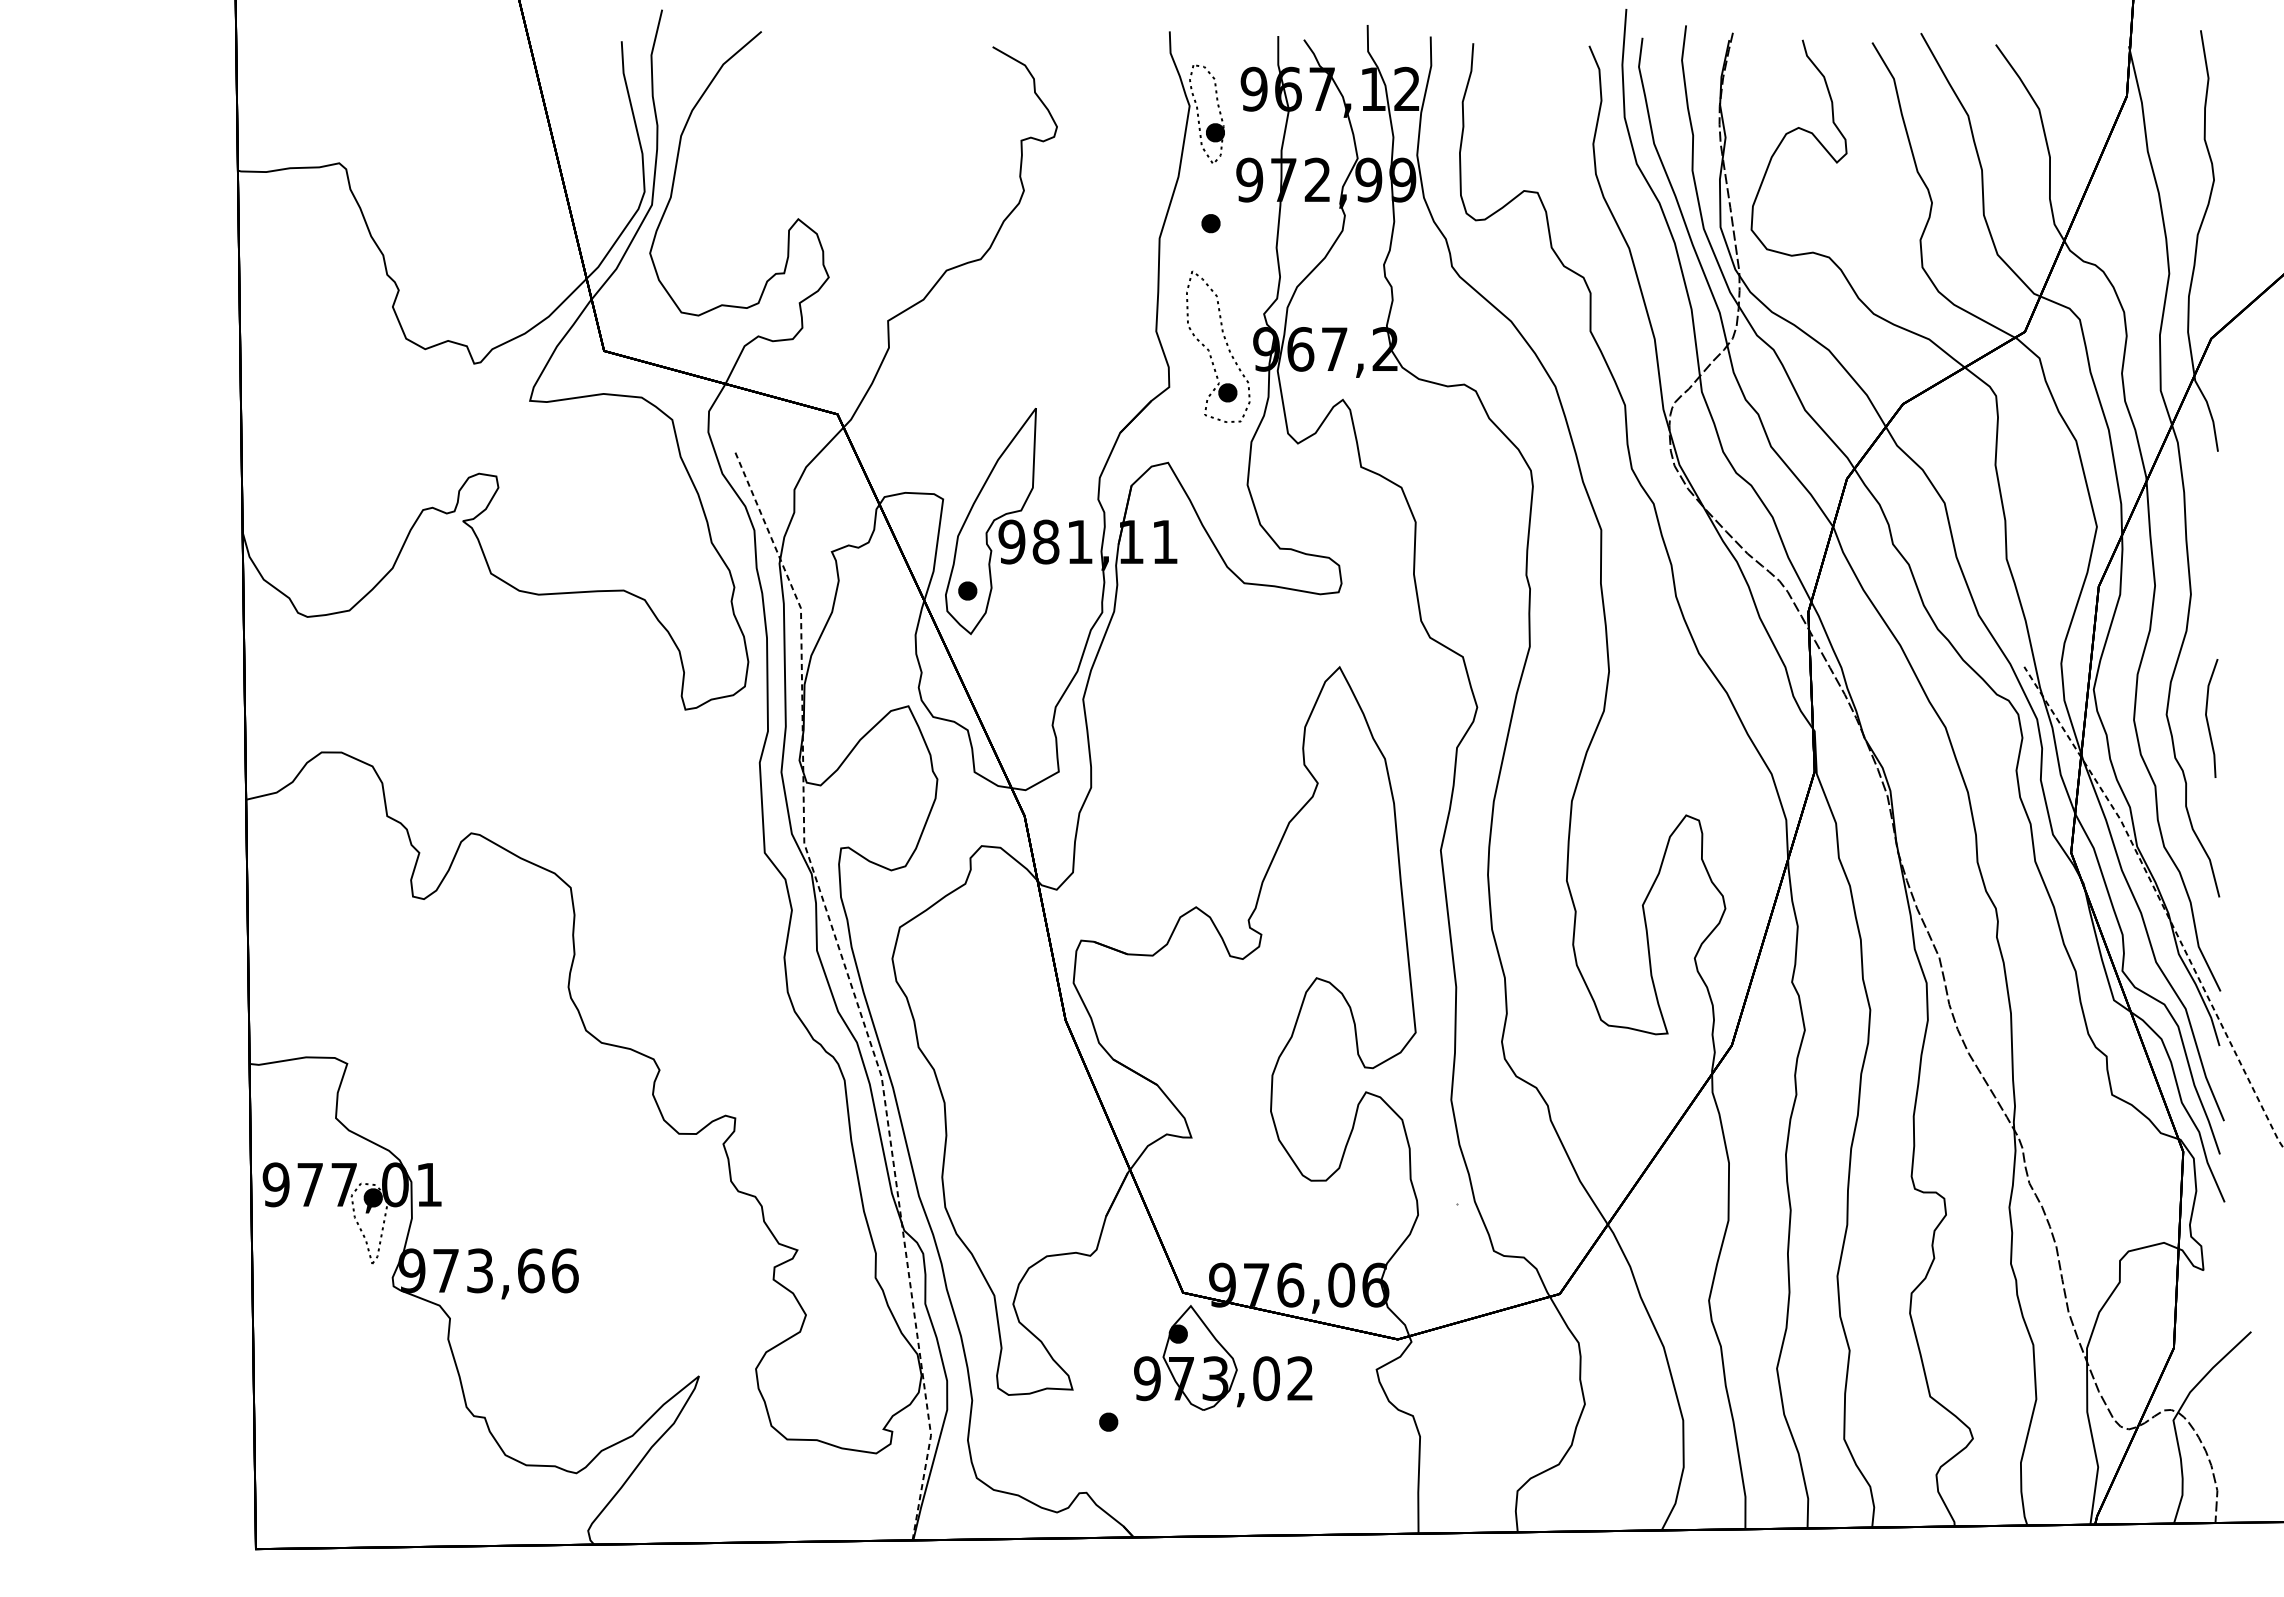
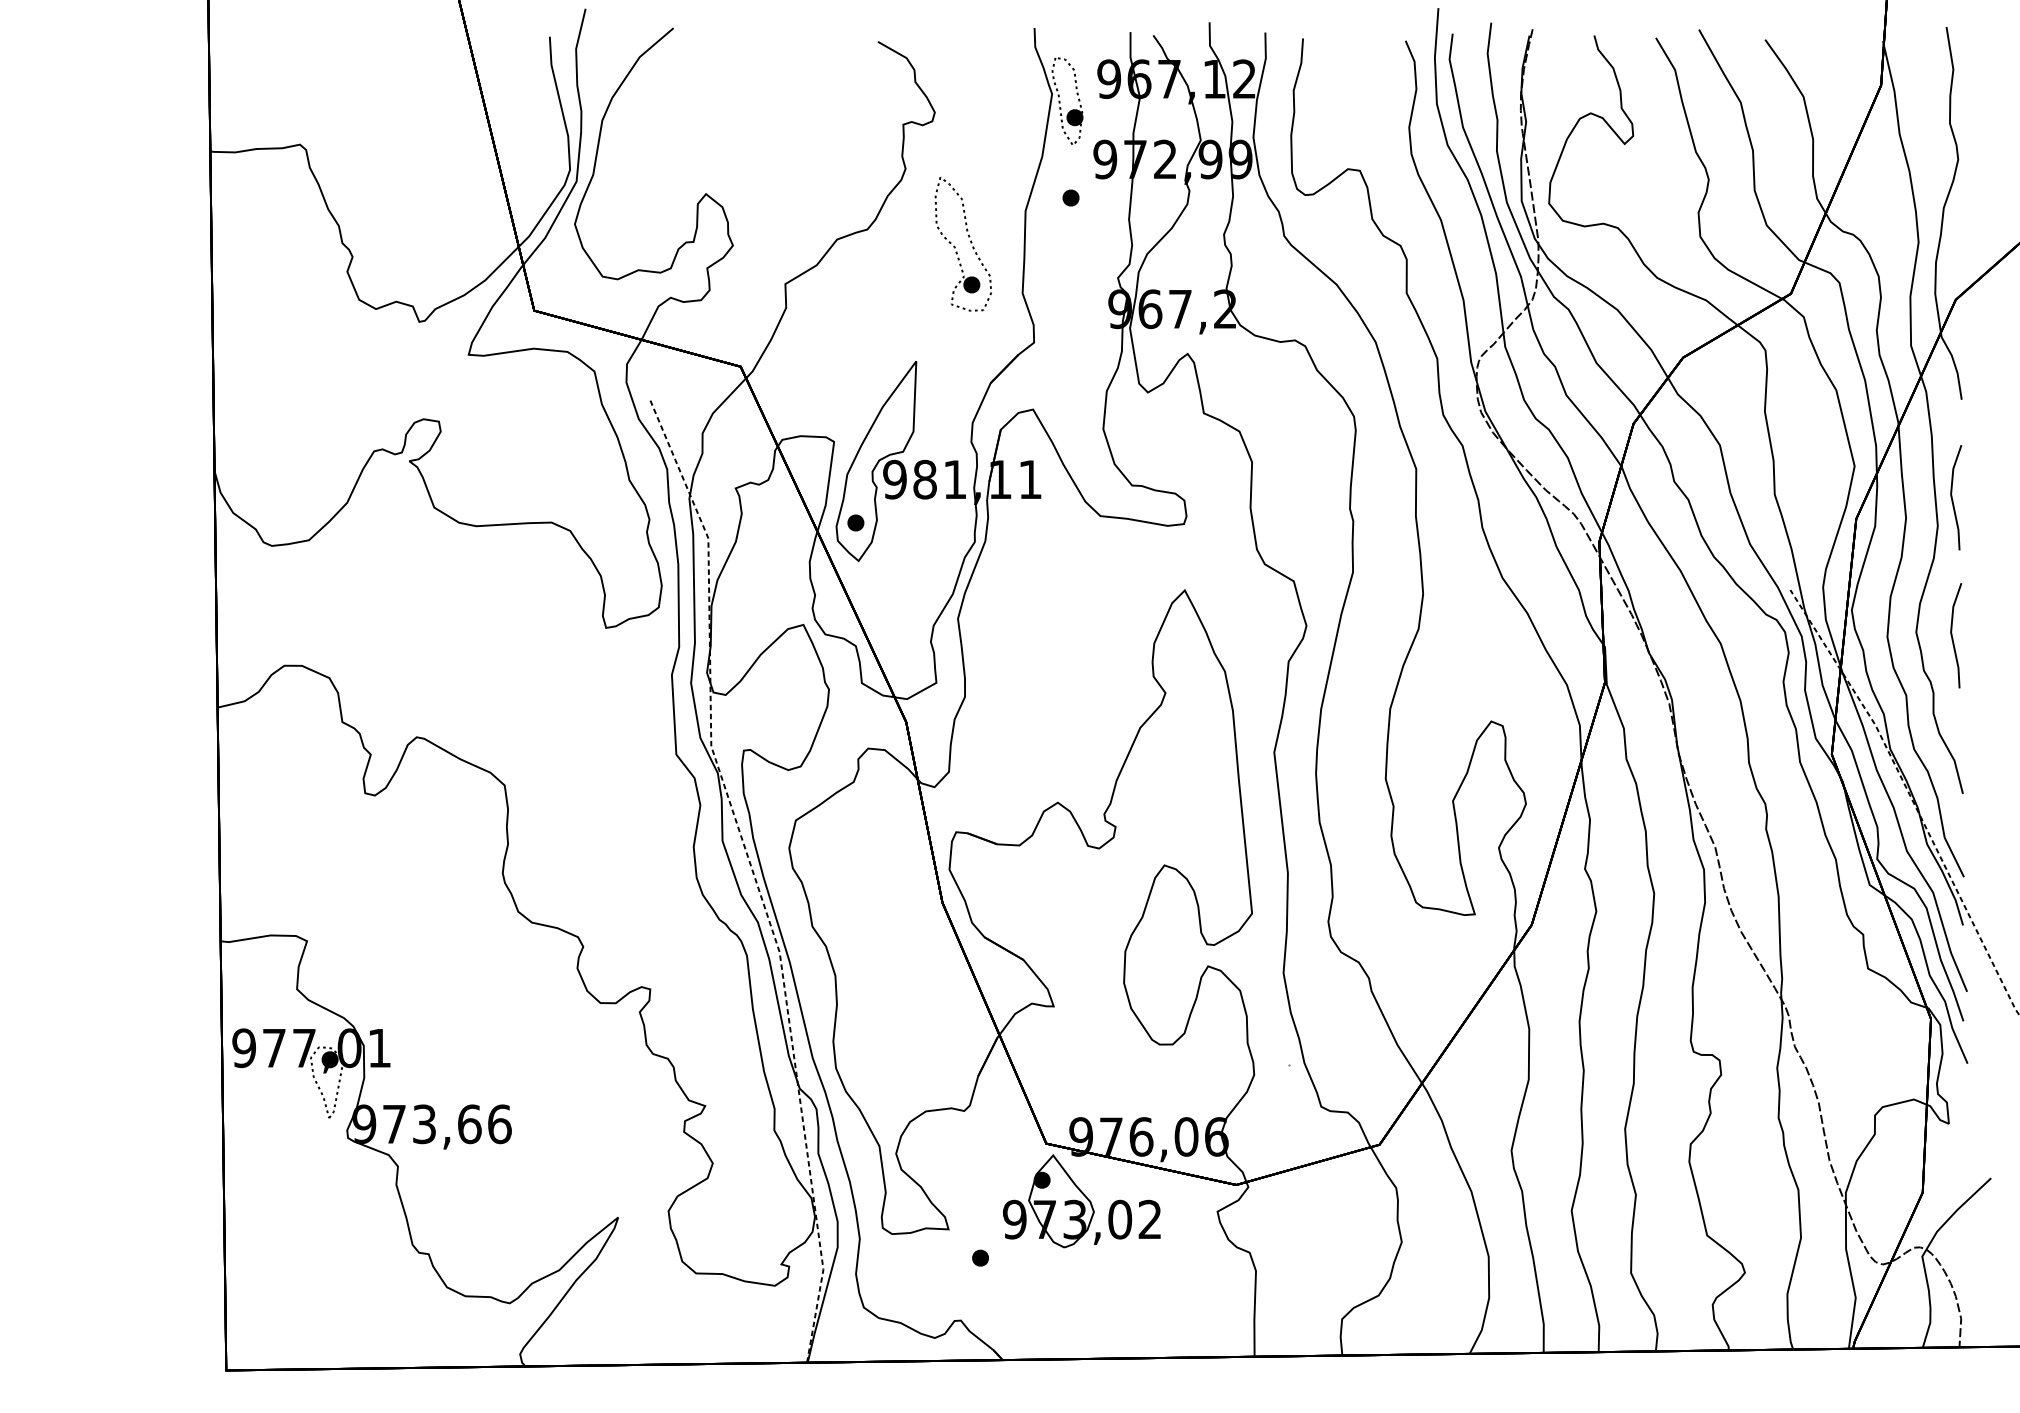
part: (1226, 345) -> (970, 243), moved
line: (2208, 564) -> (1953, 499), added

